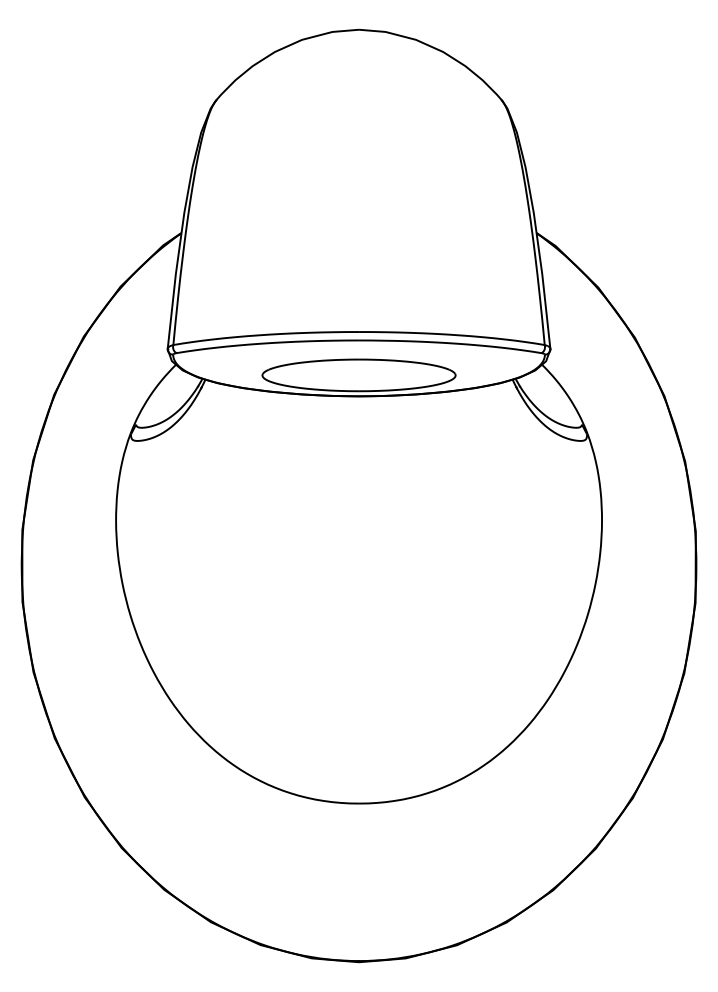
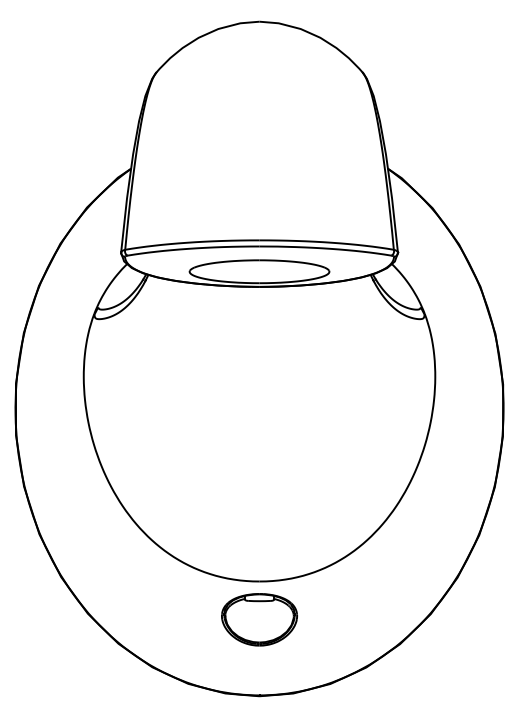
part: (358, 856) -> (259, 619), added

